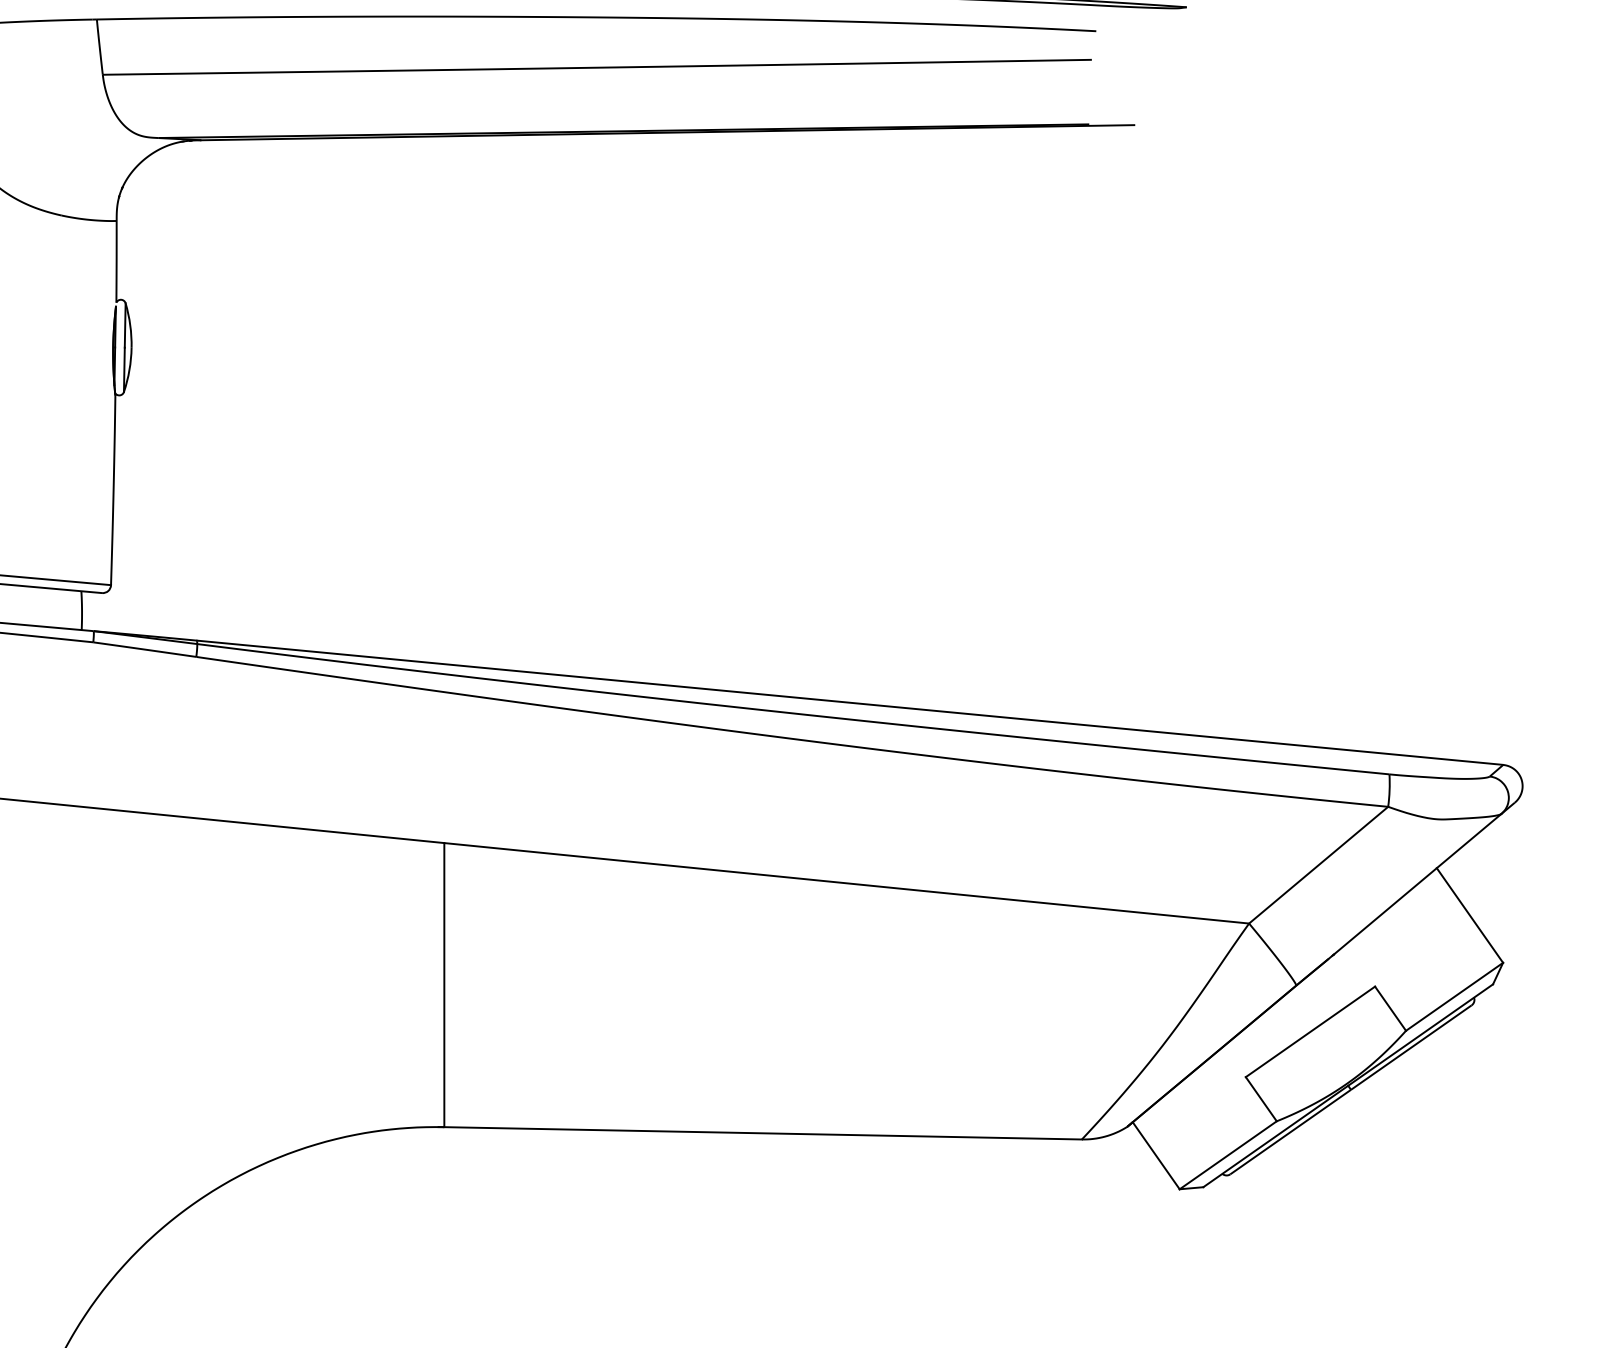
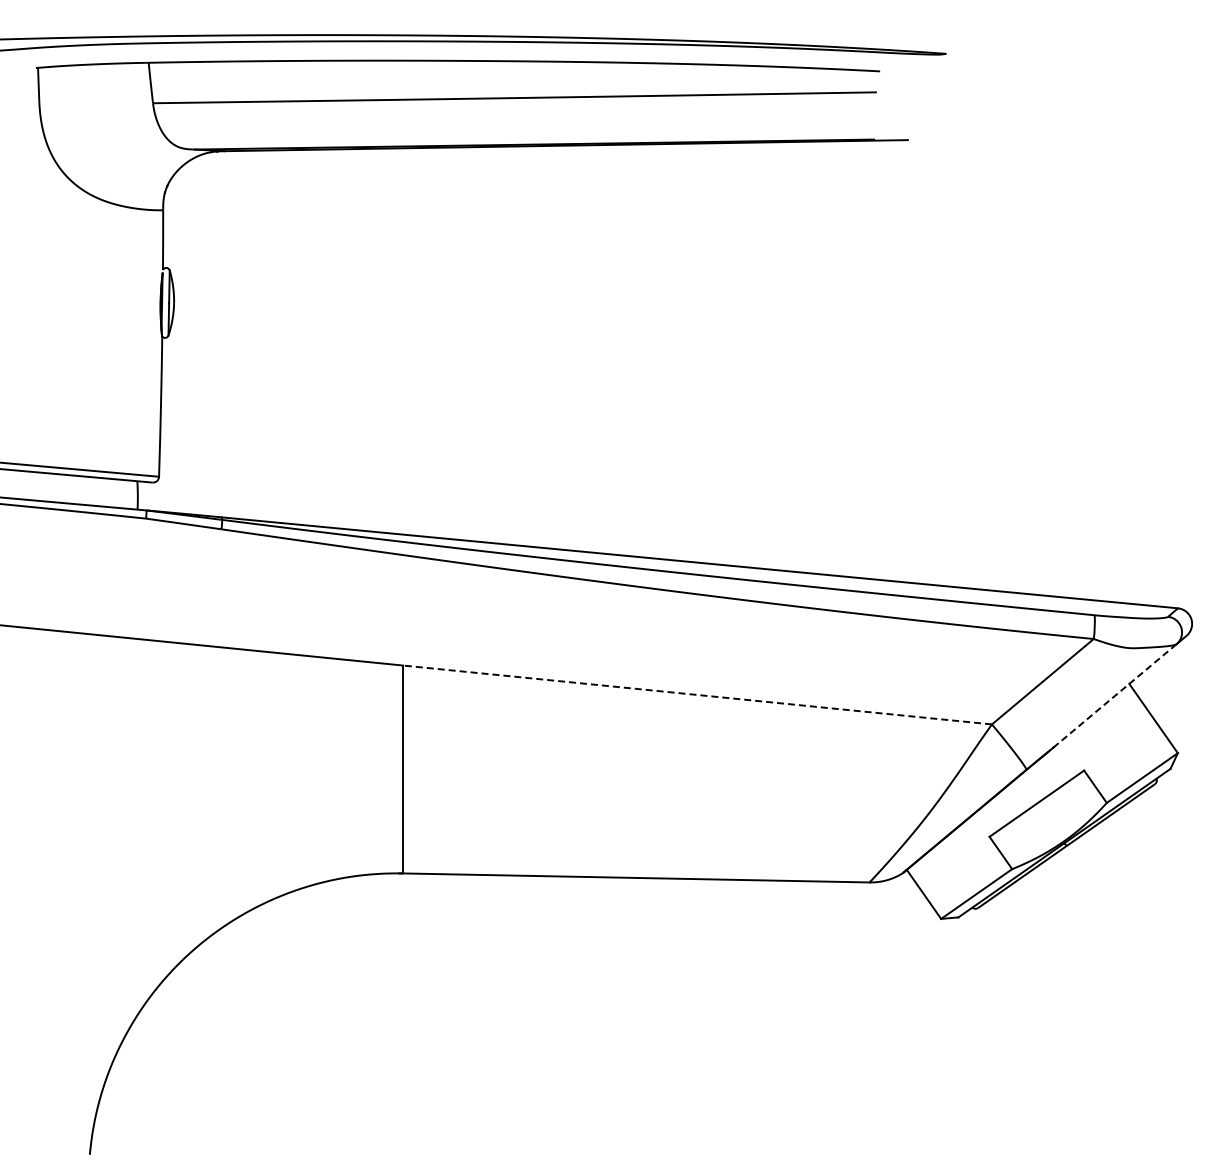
line: (846, 882) -> (697, 694), solid -> dashed
line: (1417, 884) -> (1115, 695), solid -> dashed

